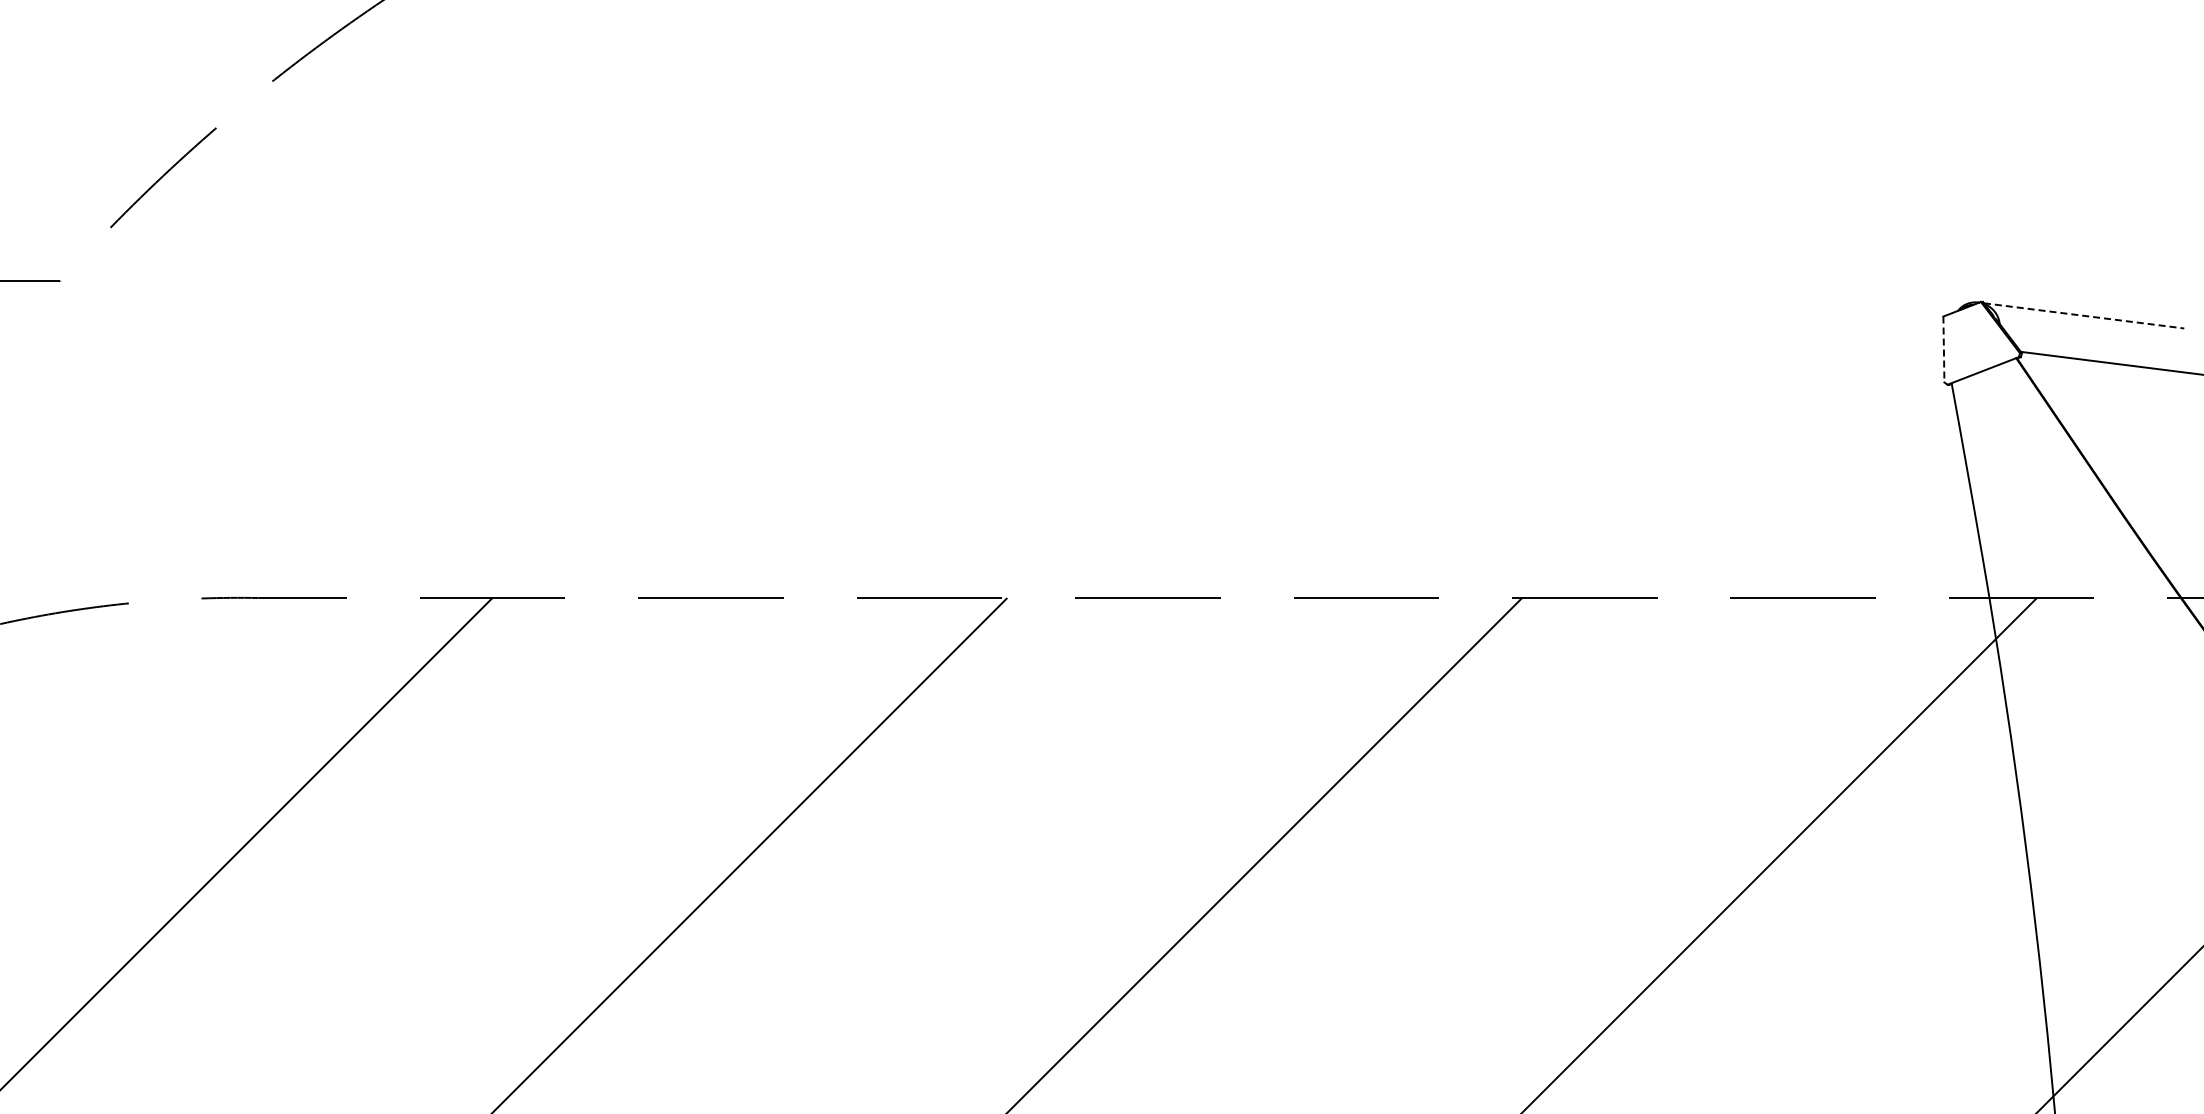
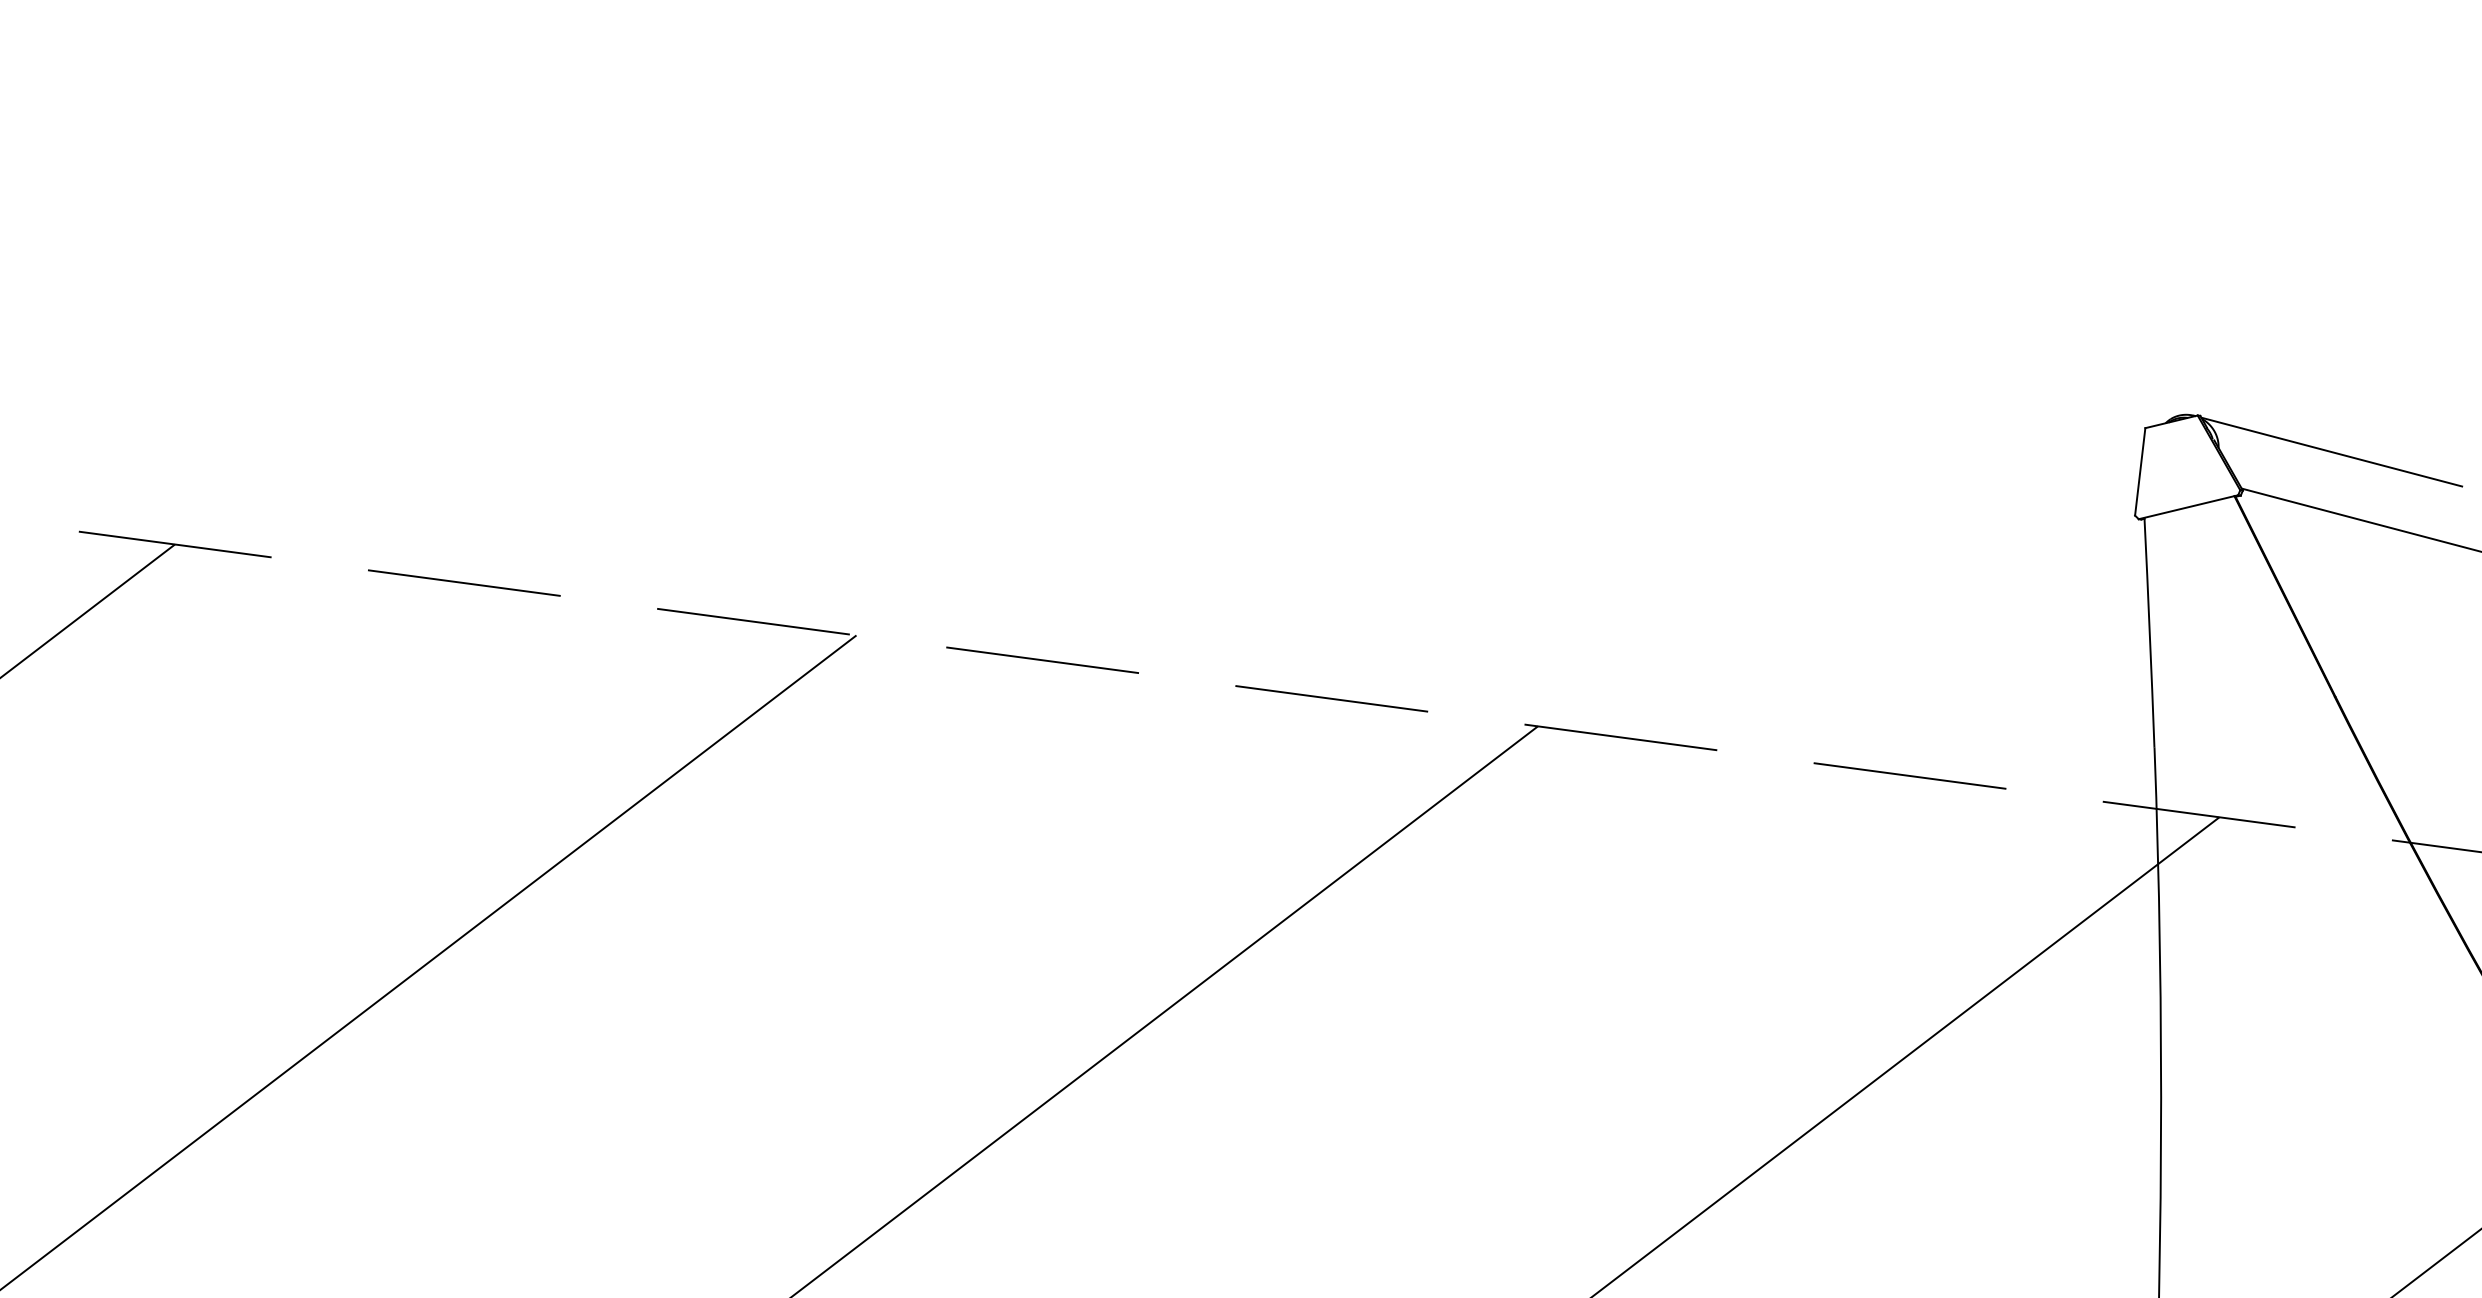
line: (2084, 315) -> (2332, 451), dashed -> solid
line: (1943, 349) -> (2139, 471), dashed -> solid

